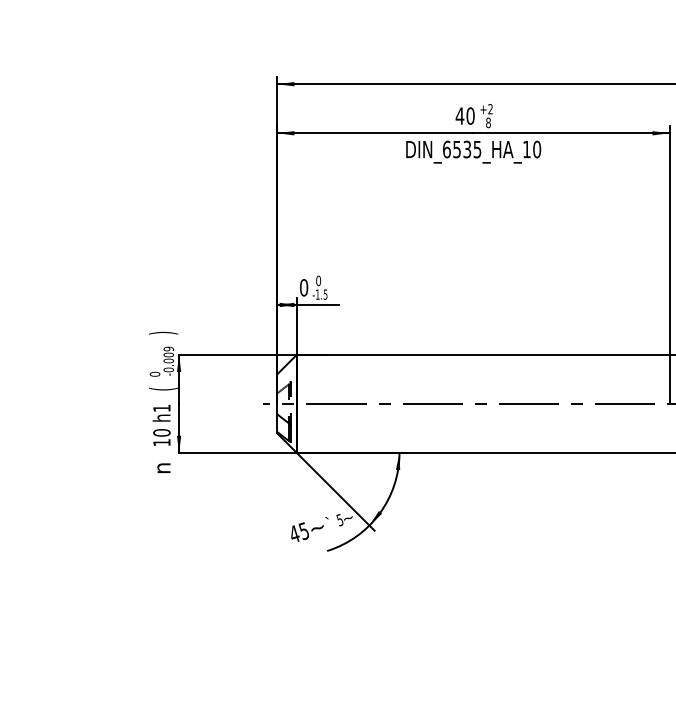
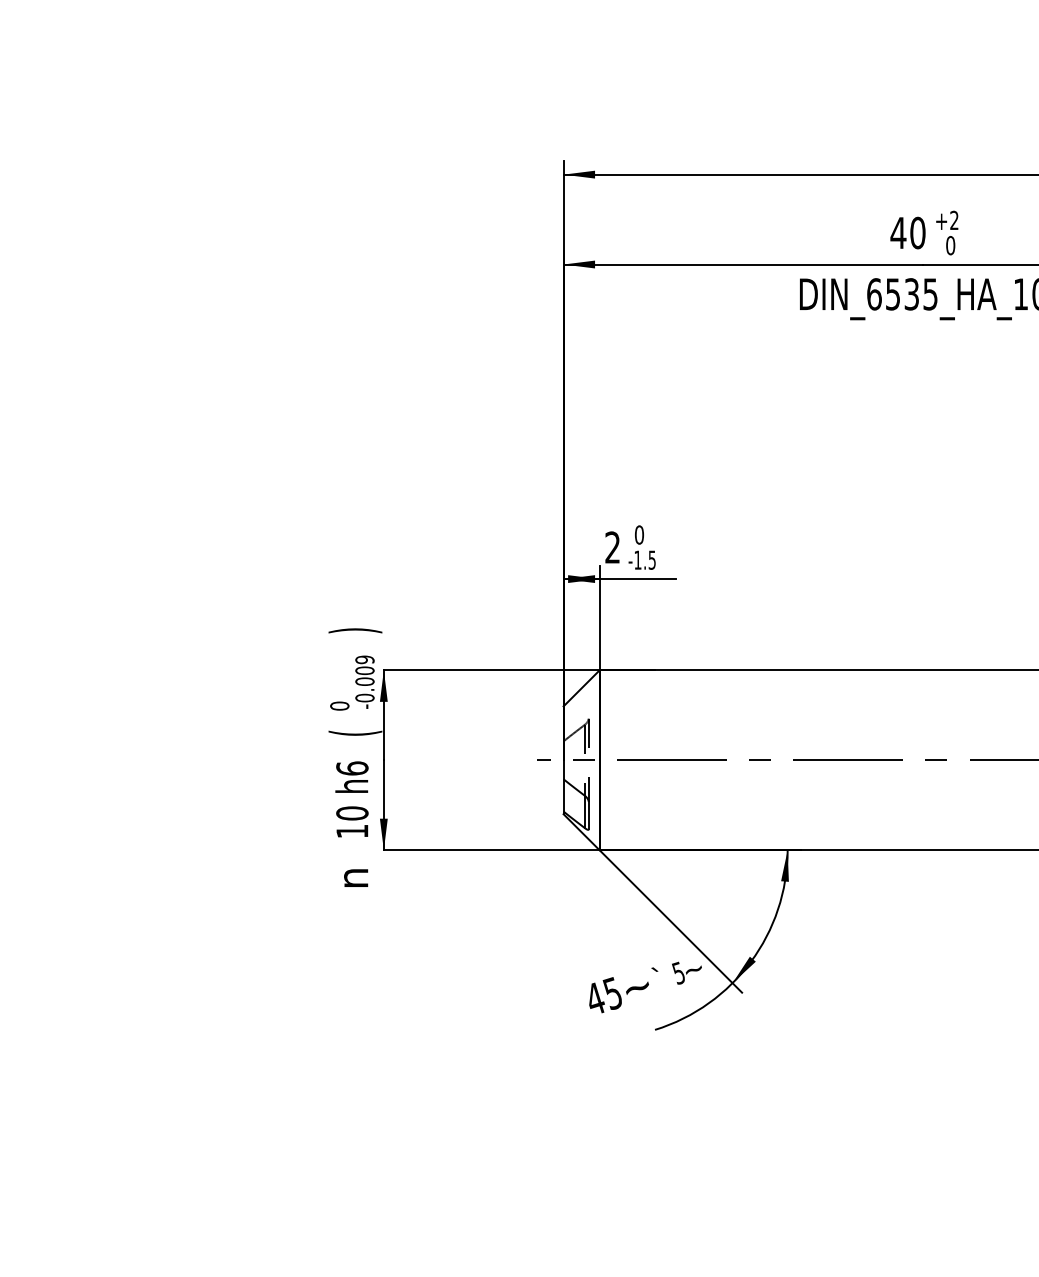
text: (488, 122) -> (950, 244), 8 -> 0
text: (304, 287) -> (613, 547), 0 -> 2
text: (161, 408) -> (351, 768), h1 -> h6

